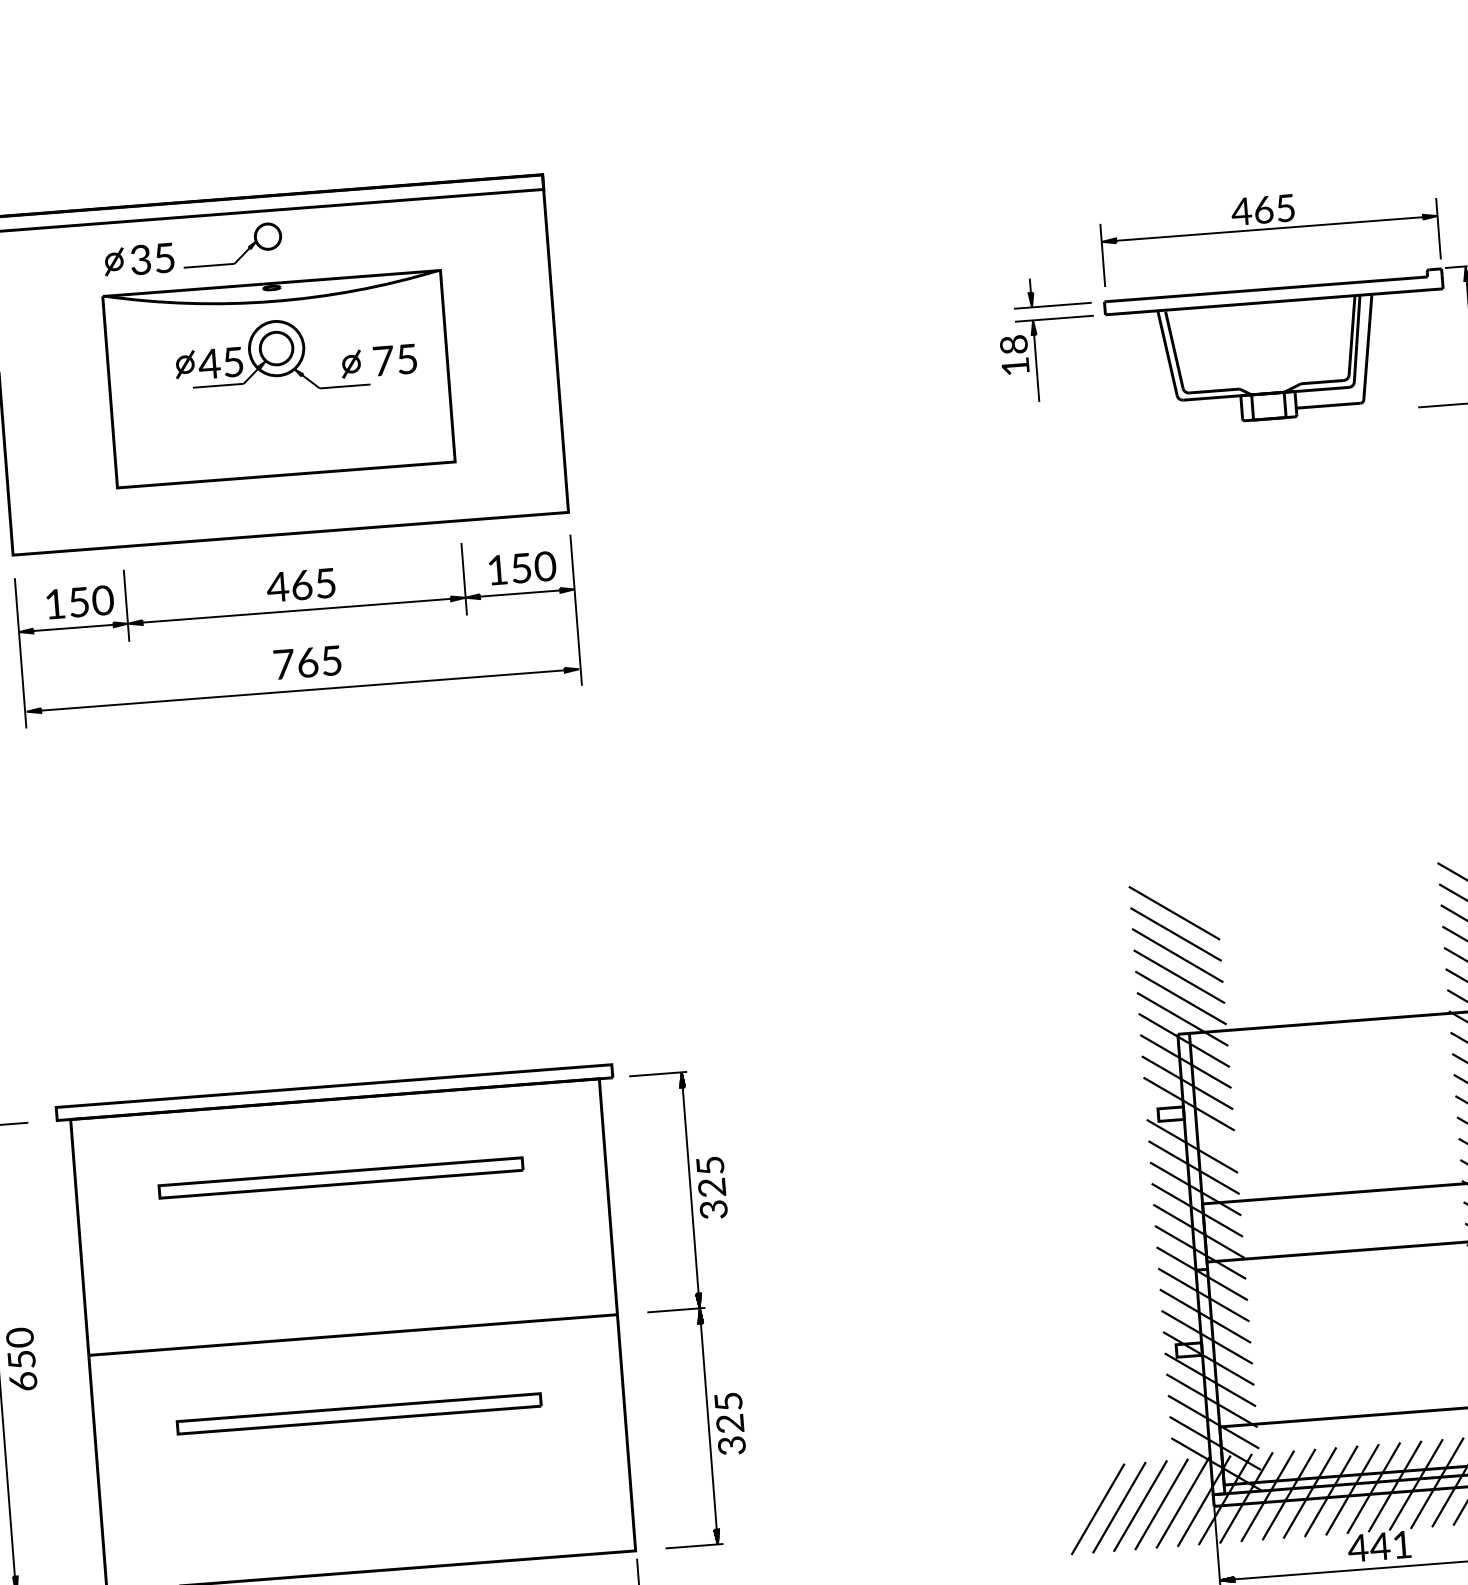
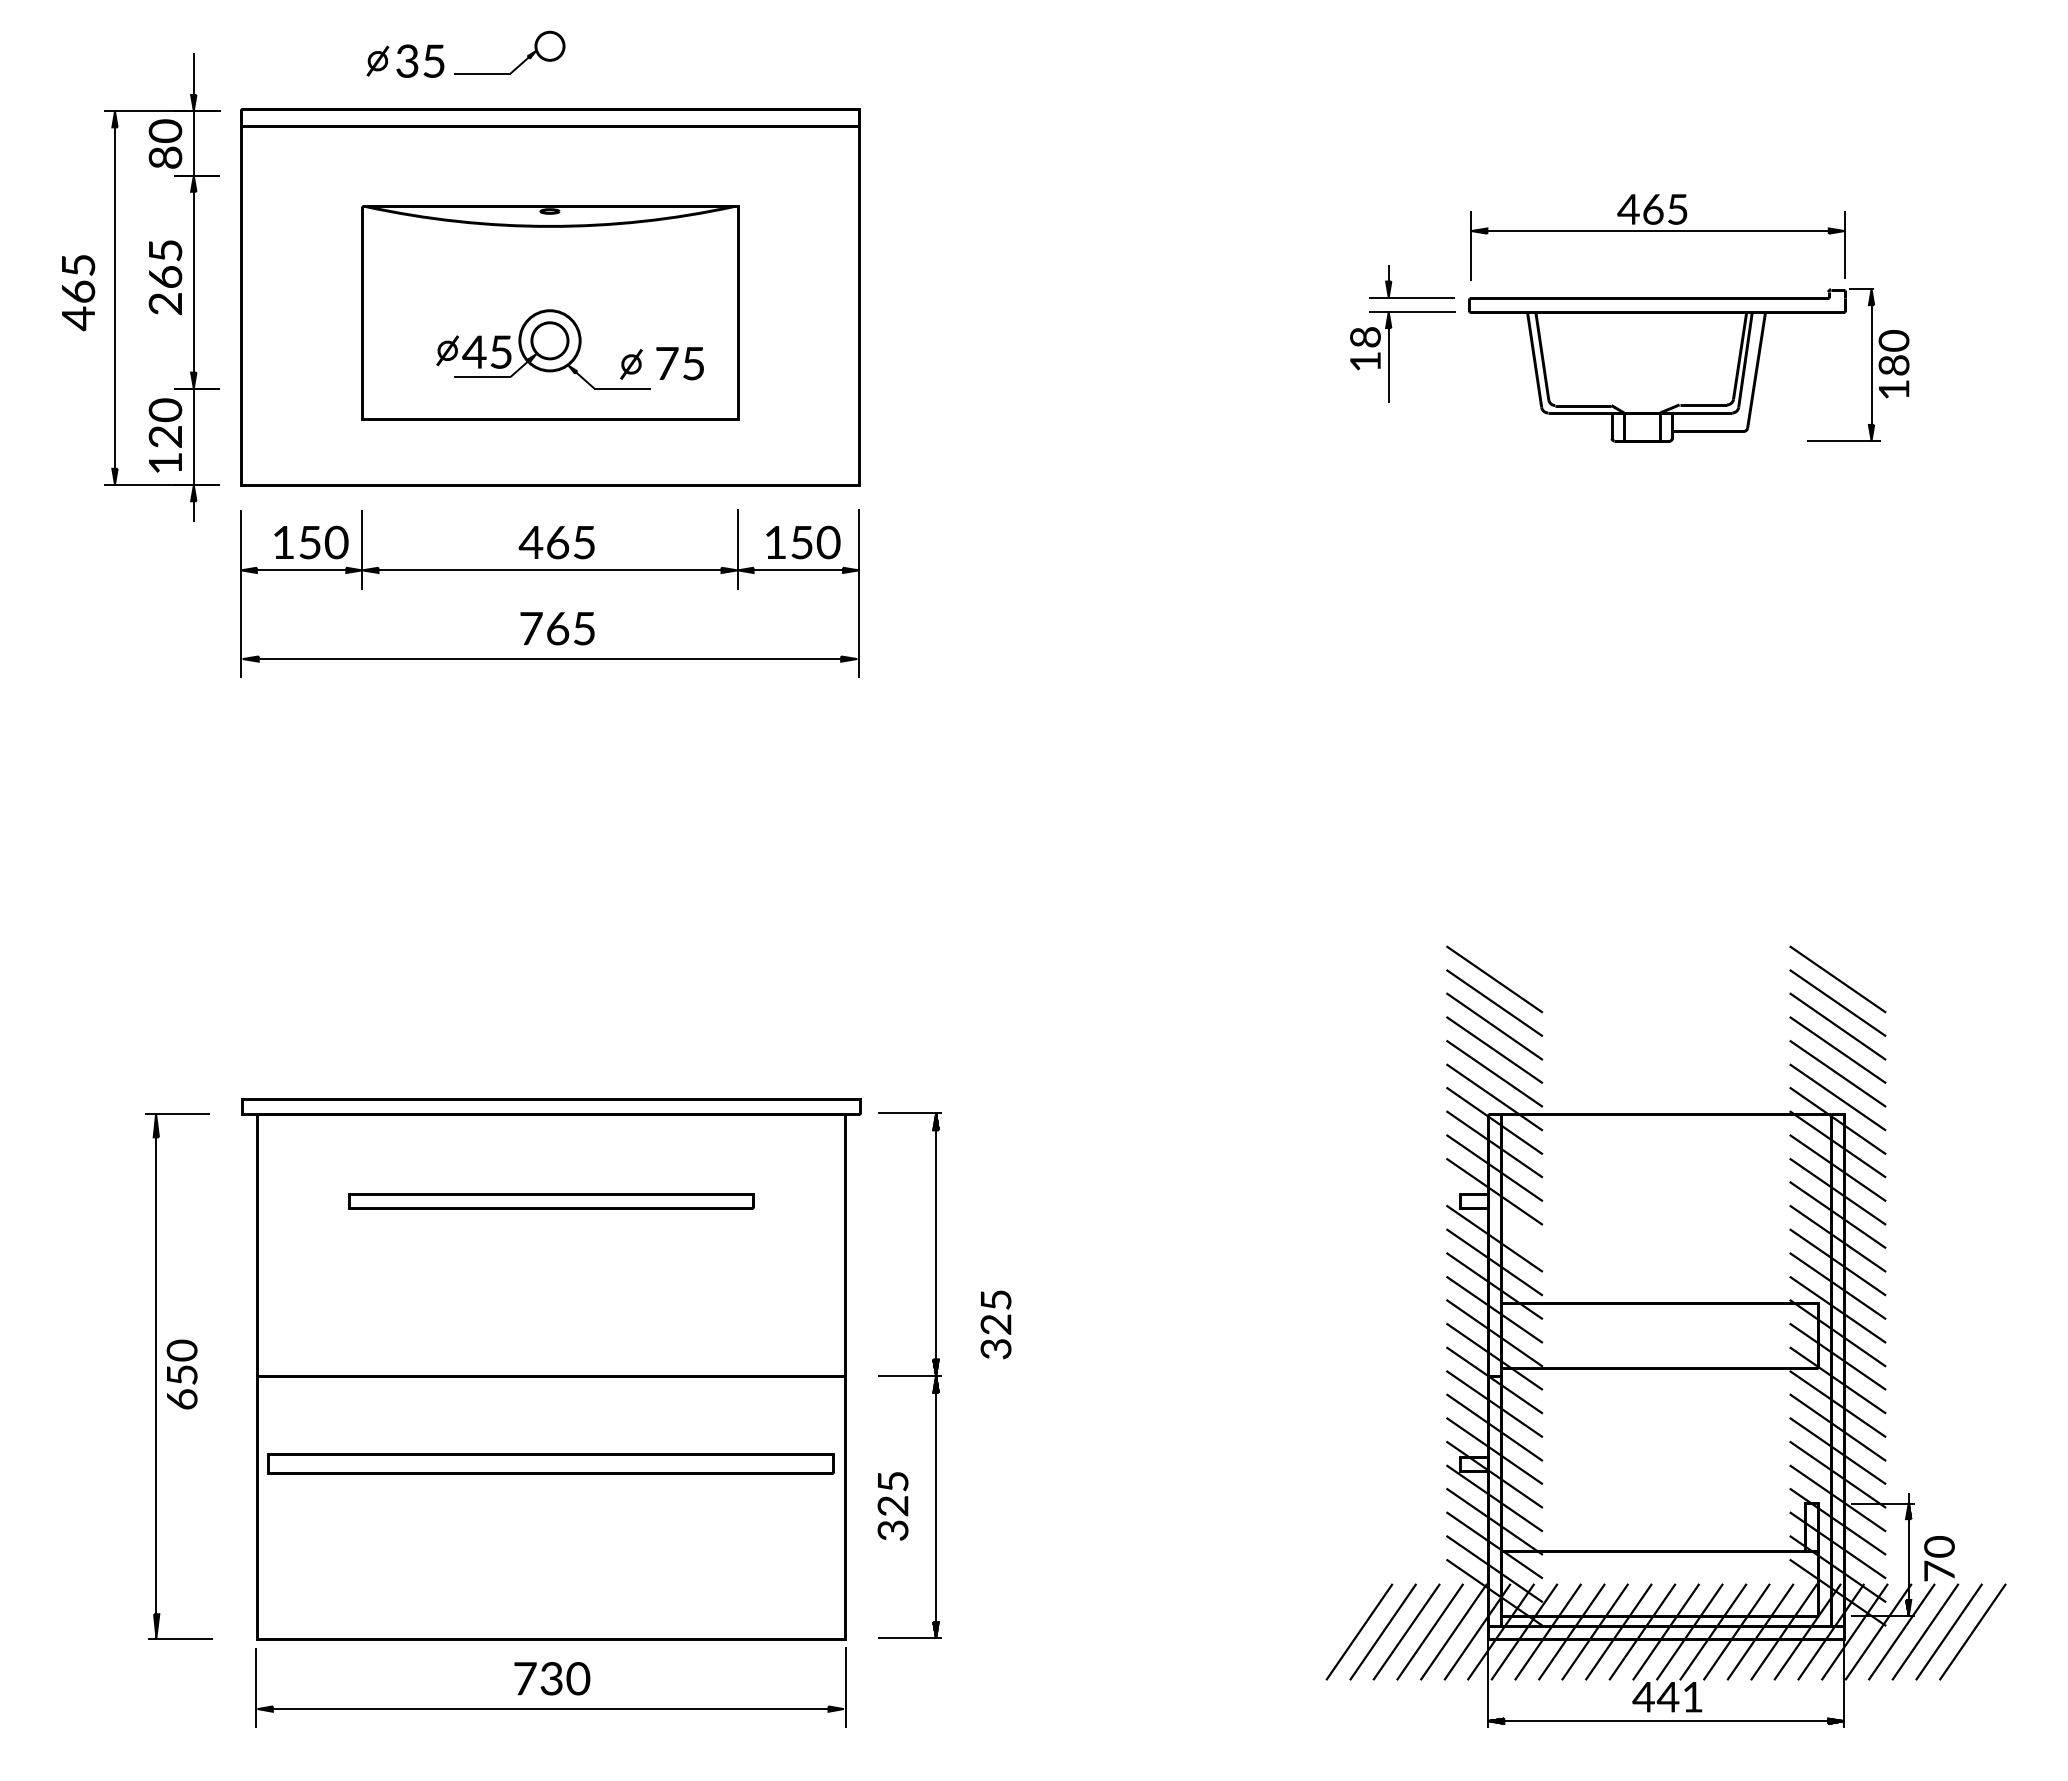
part: (193, 266) -> (465, 73), moved
part: (294, 355) -> (569, 349), moved
text: (711, 1187) -> (995, 1324), moved
part: (359, 1414) -> (551, 1464), size x1.4
text: (729, 1424) -> (892, 1506), moved

